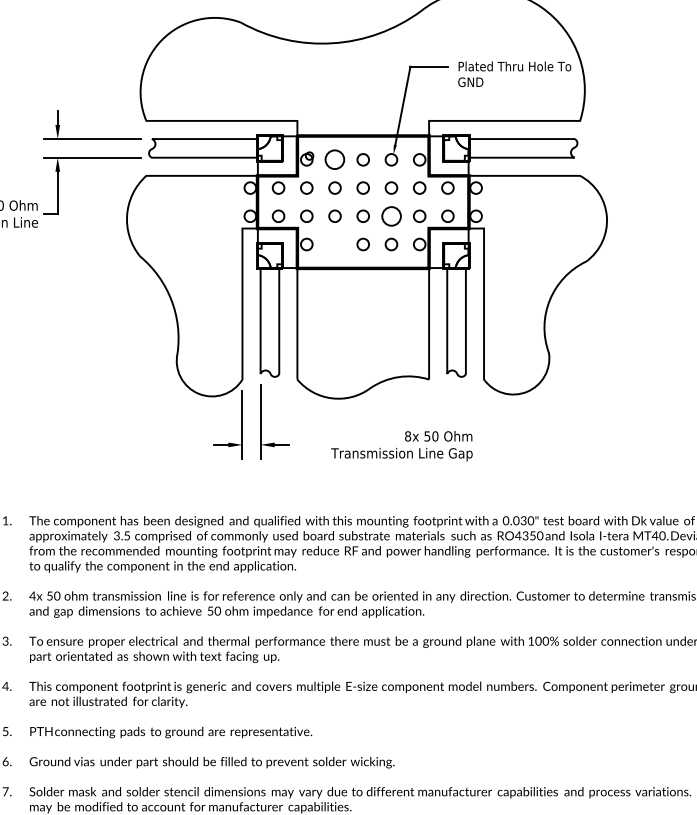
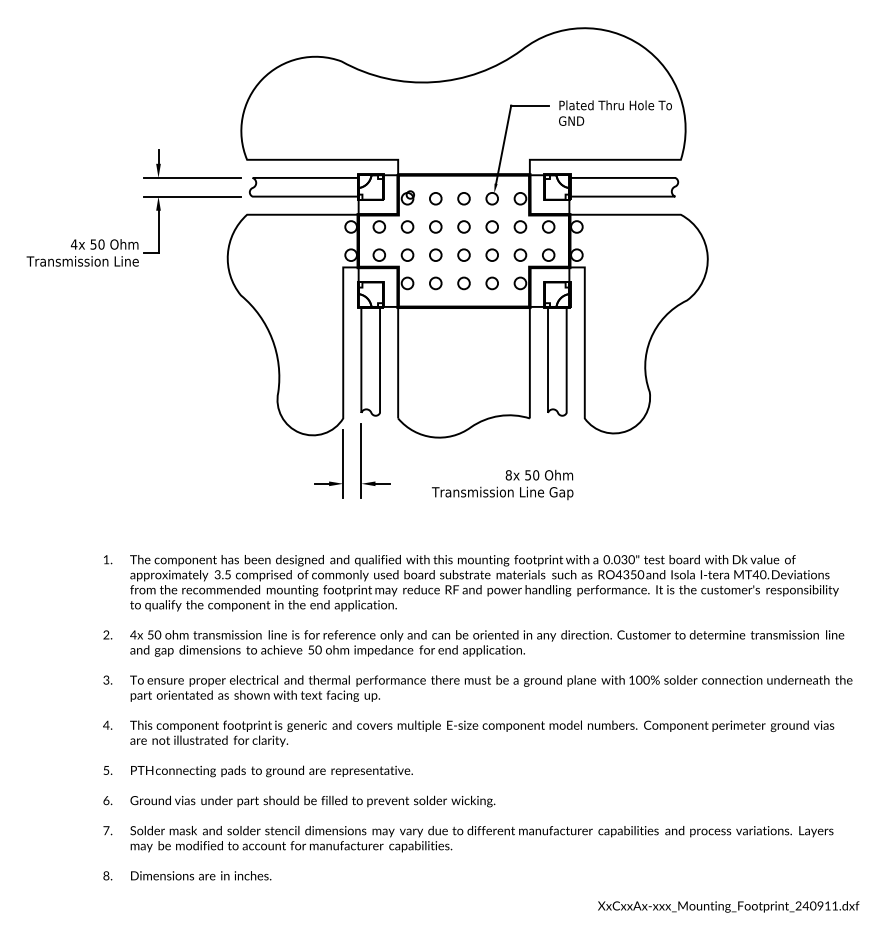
circle: (334, 159) -> (435, 198), size x0.62
circle: (390, 215) -> (491, 254), size x0.62
circle: (334, 244) -> (435, 283), added

